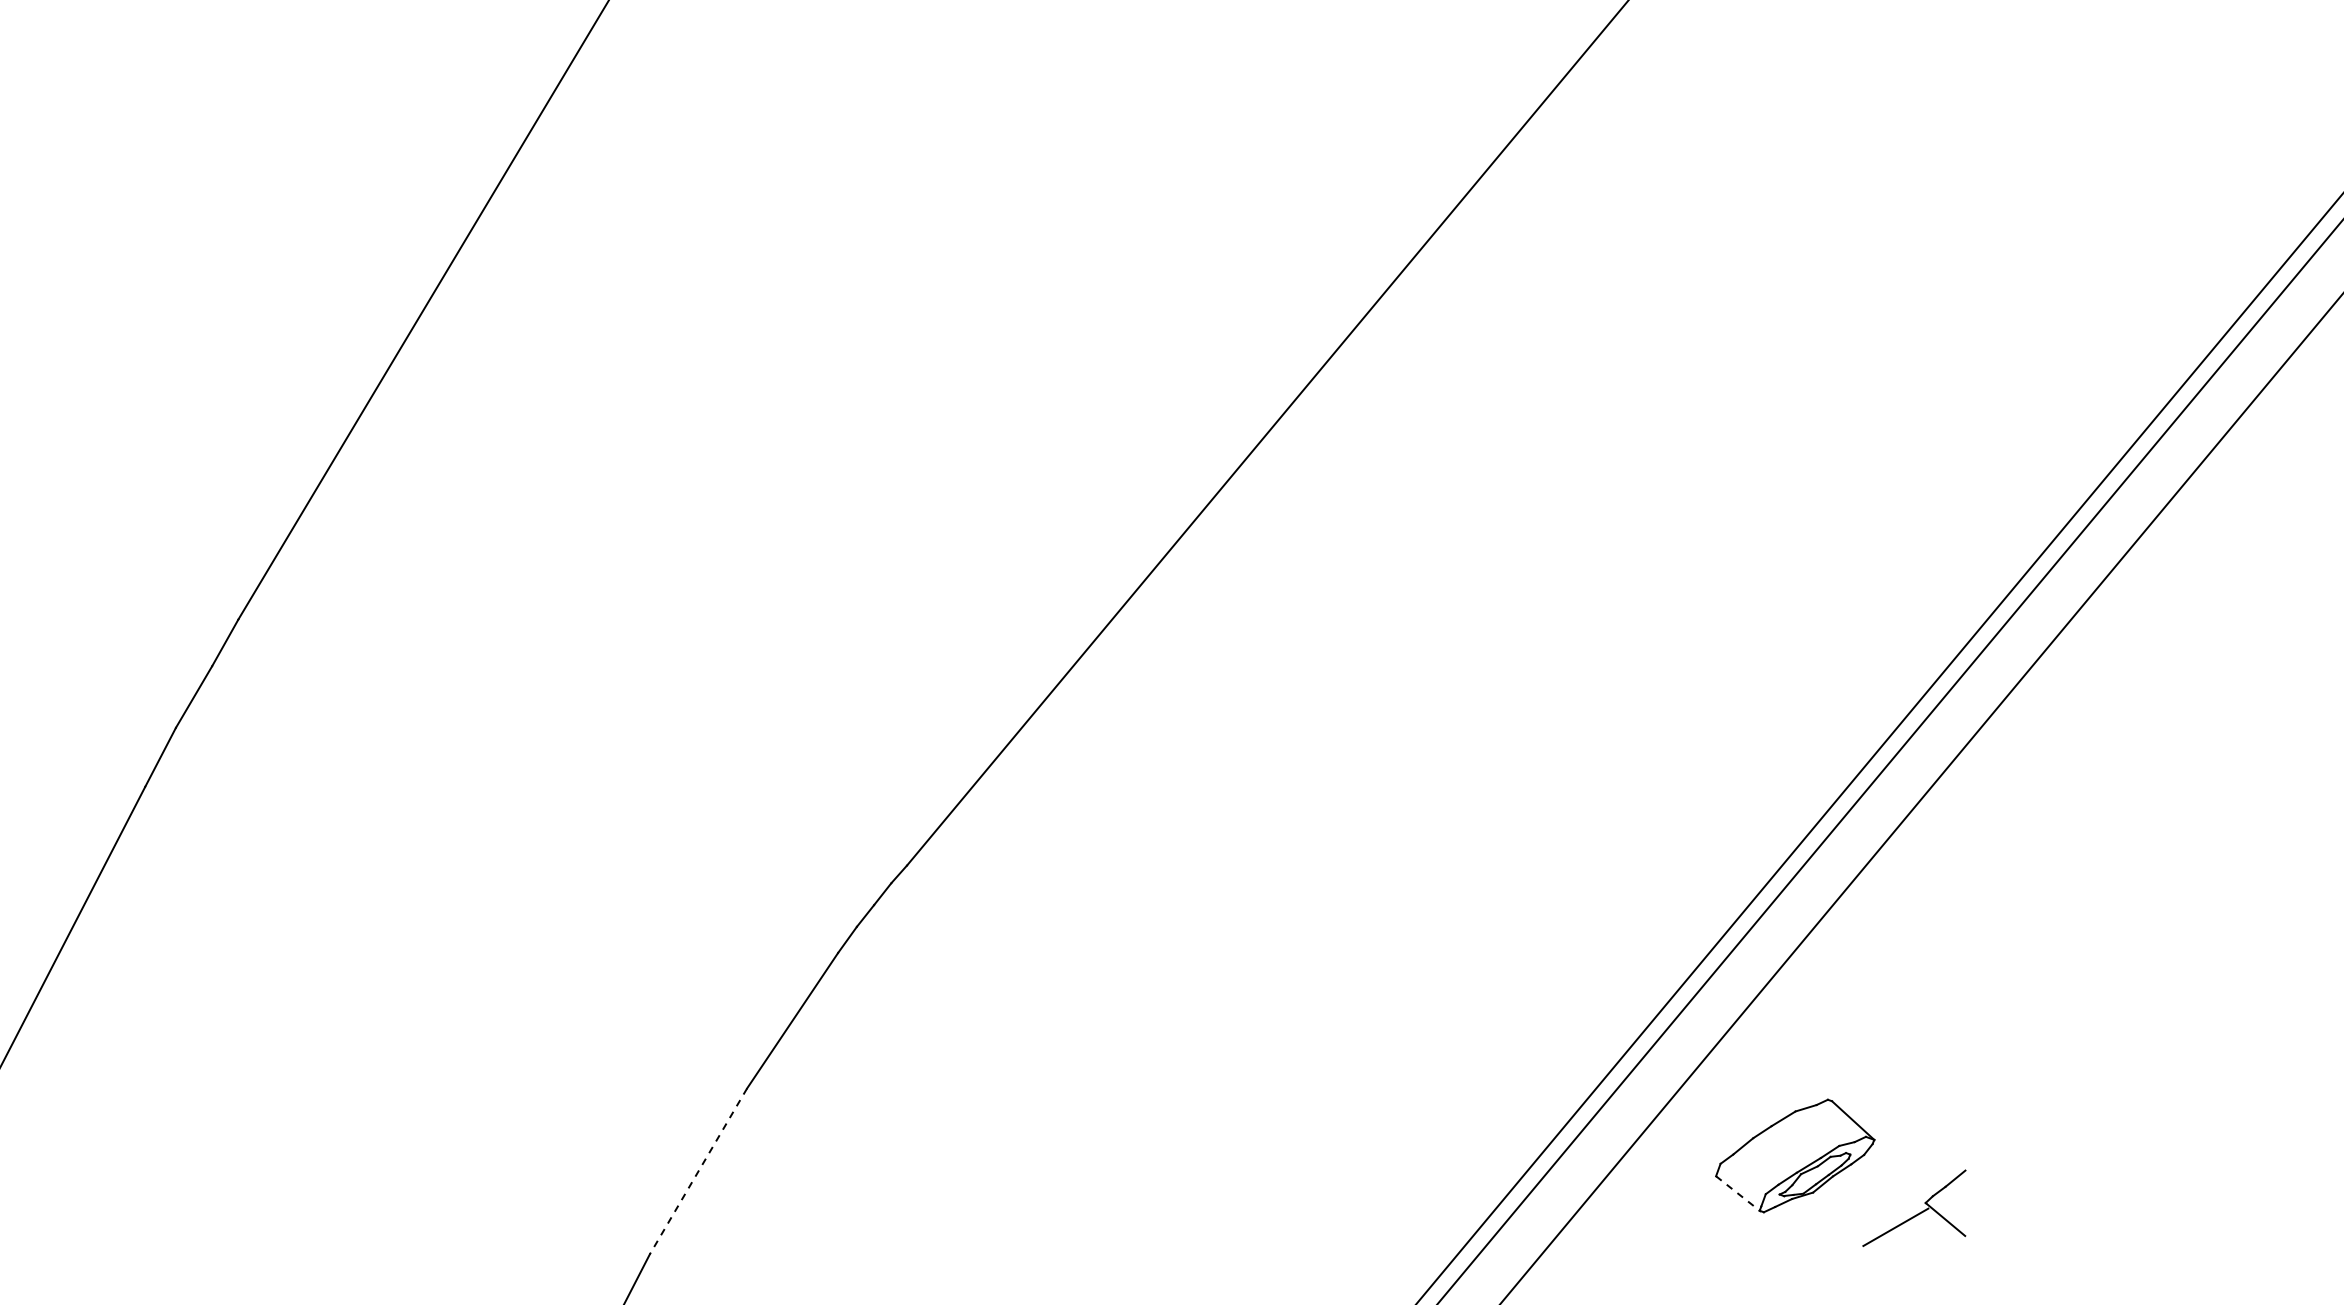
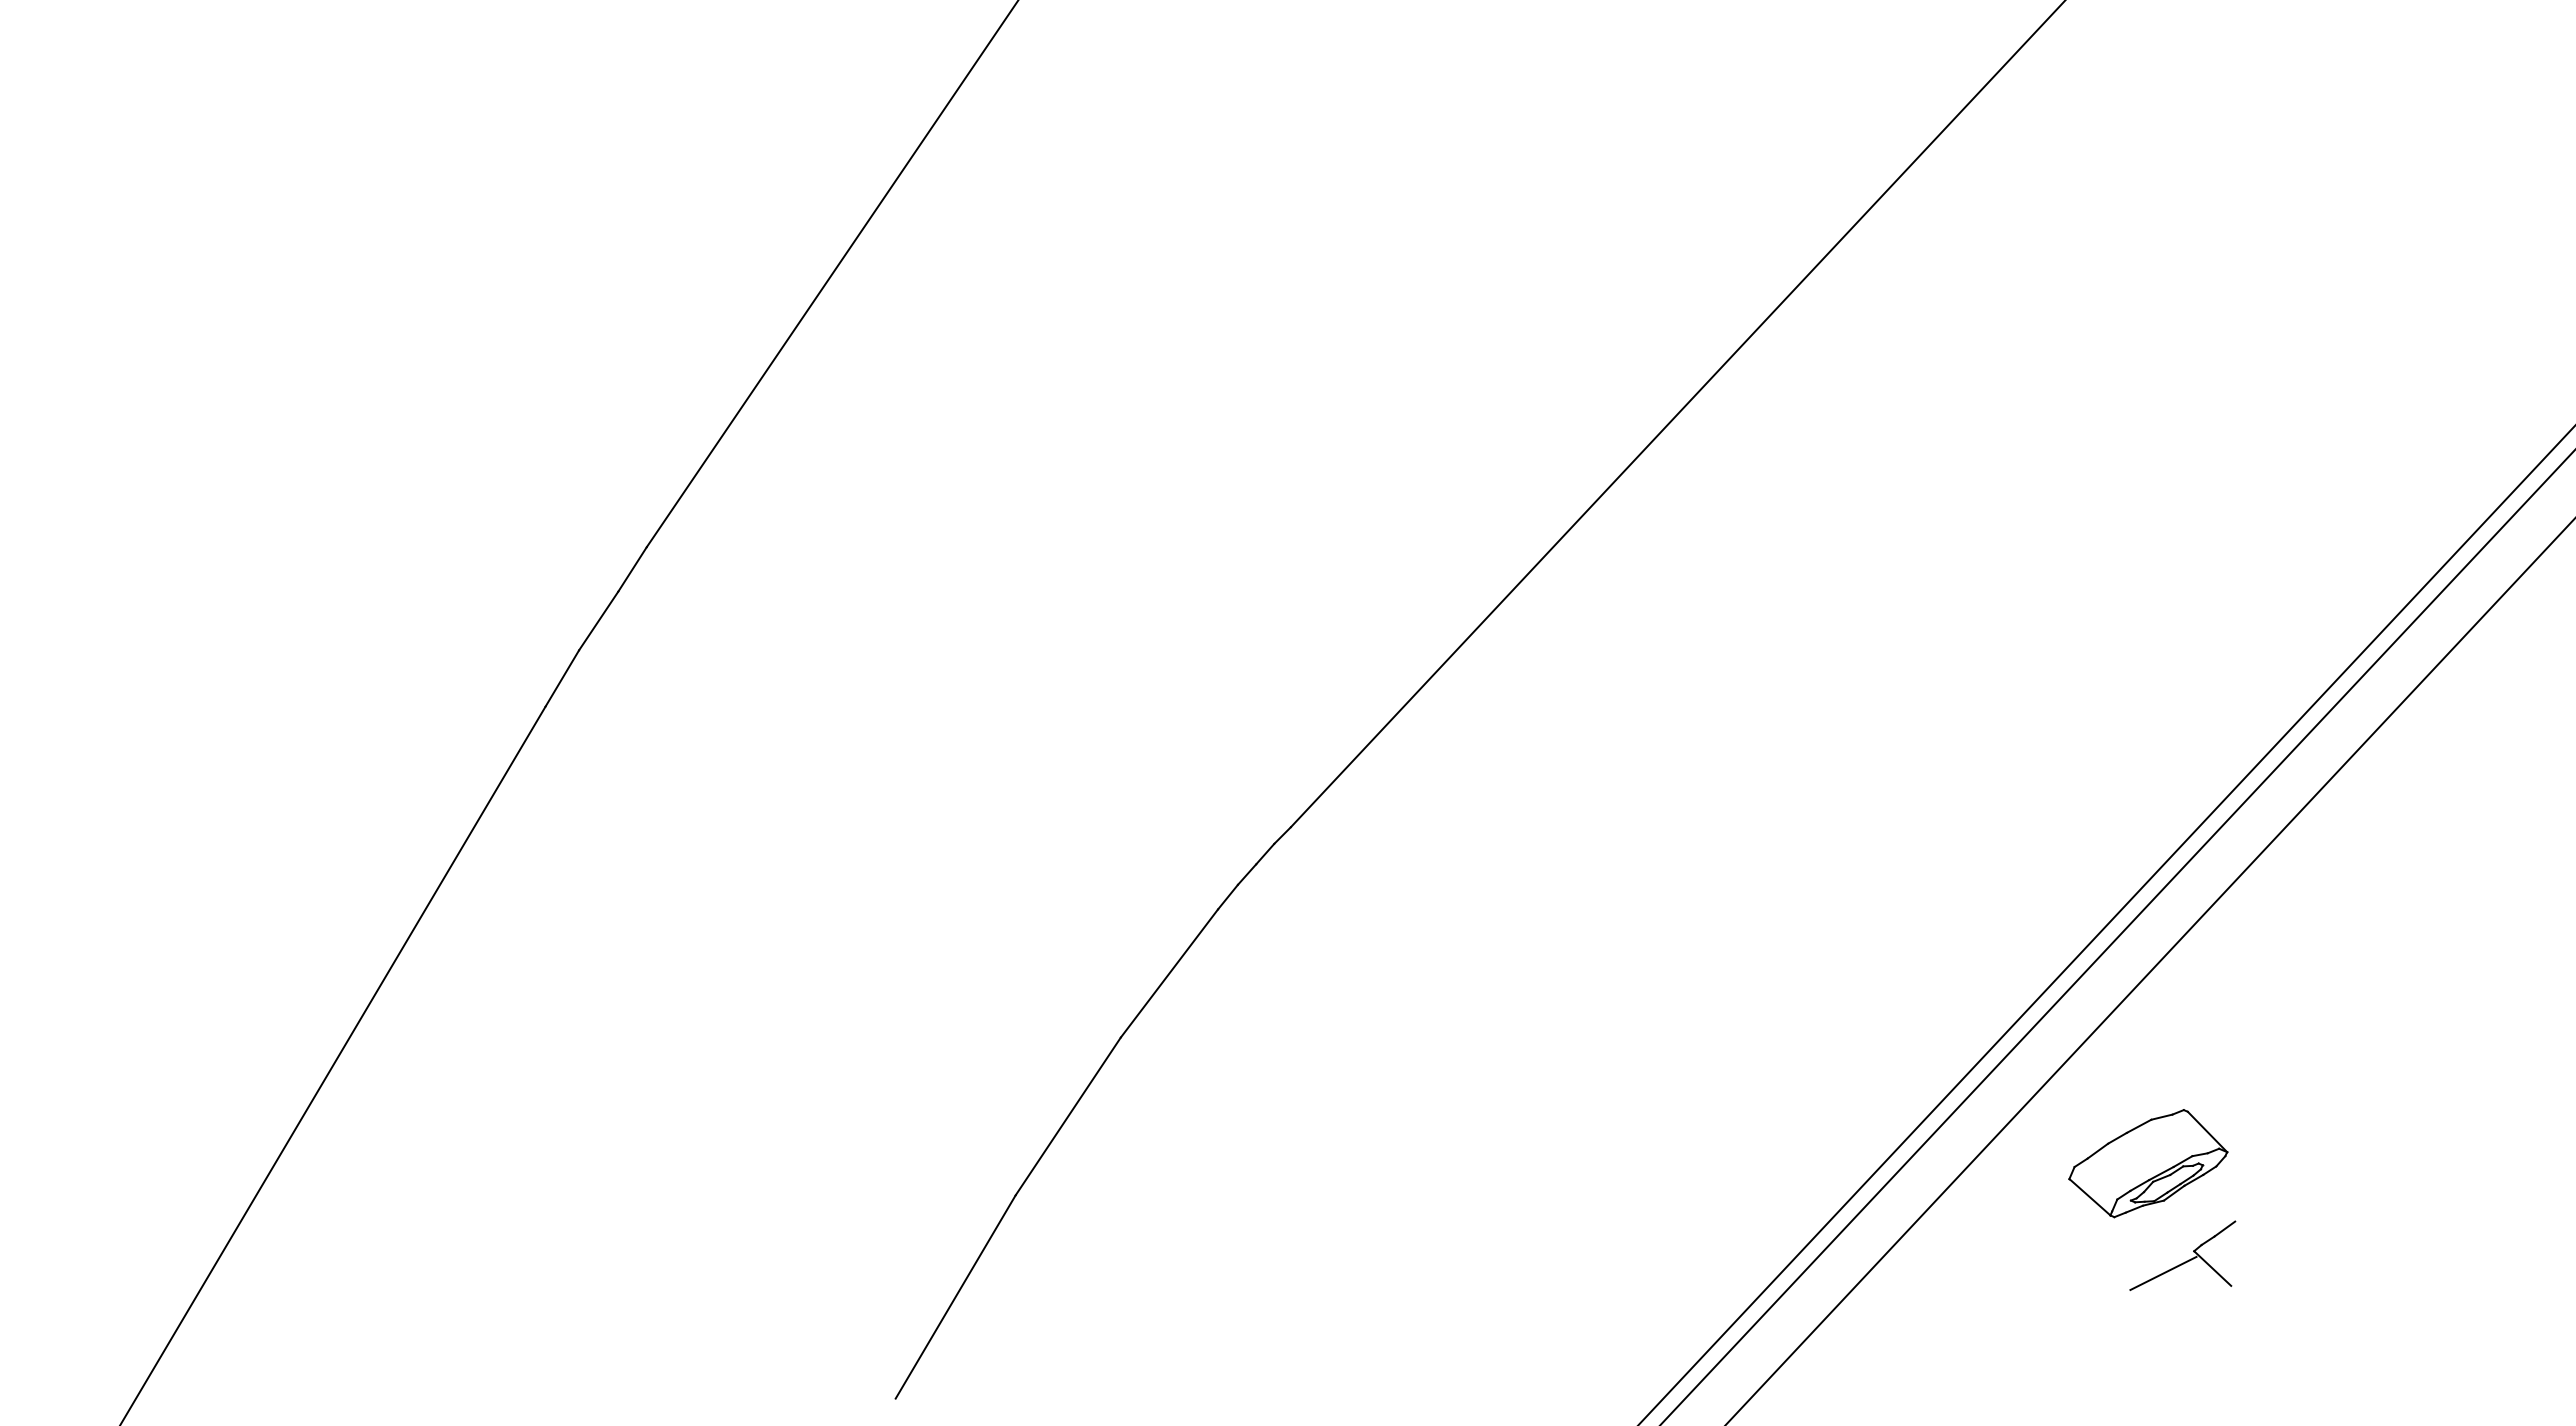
line: (698, 1171) -> (1068, 1116), dashed -> solid
line: (1738, 1193) -> (2090, 1197), dashed -> solid
part: (1916, 1213) -> (2184, 1261), moved

